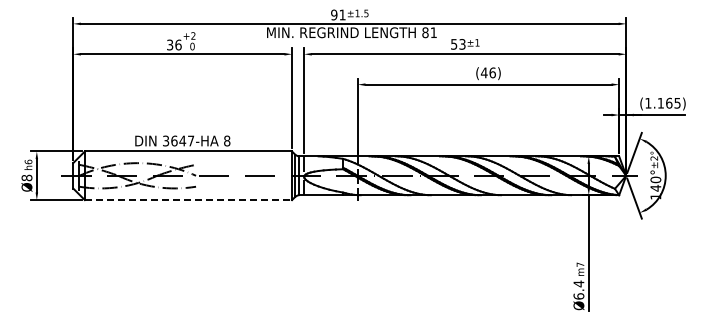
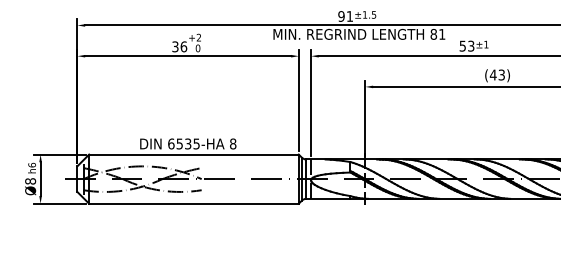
text: (492, 72) -> (501, 74), (46) -> (43)
text: (178, 140) -> (183, 143), 3647-HA -> 6535-HA
line: (188, 200) -> (194, 204), dashed -> solid

